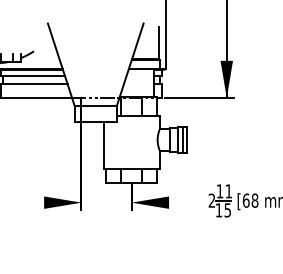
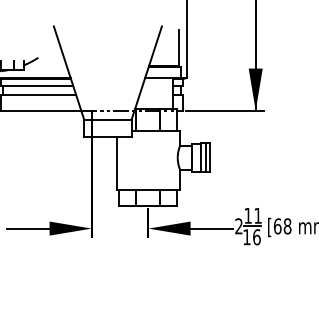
line: (25, 202) -> (28, 228), added
line: (187, 202) -> (211, 228), added
text: (227, 210) -> (256, 237), 15 -> 16

